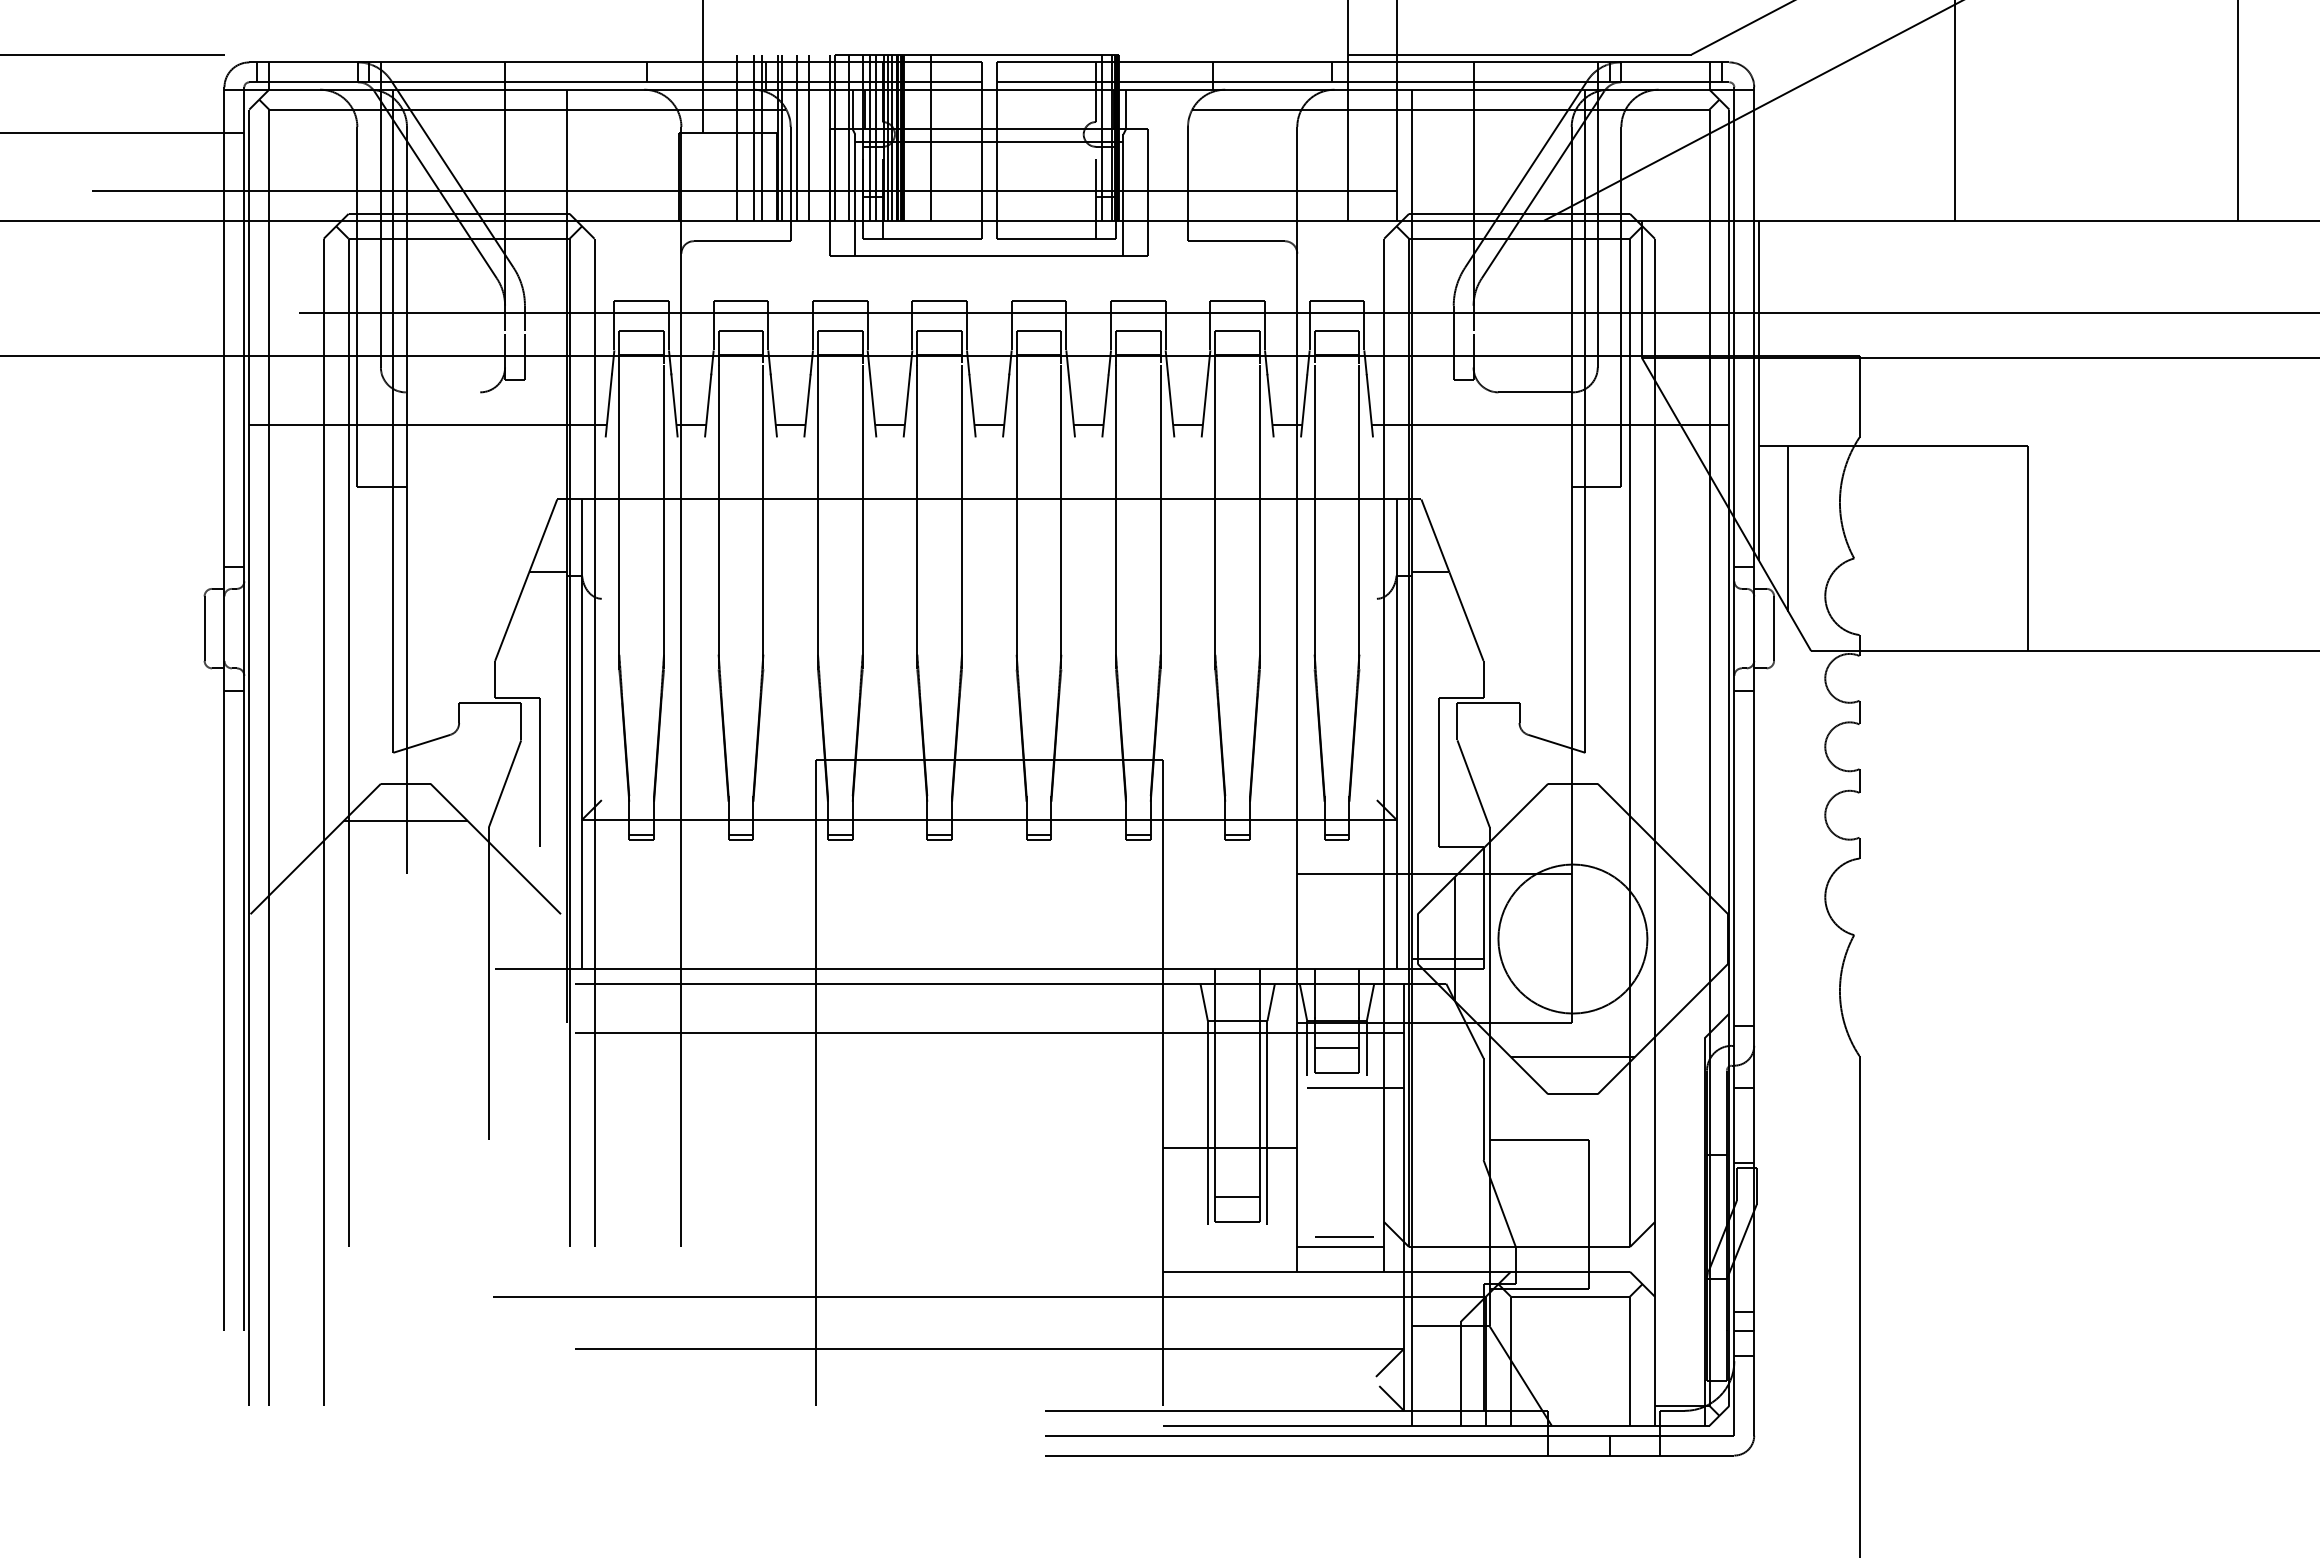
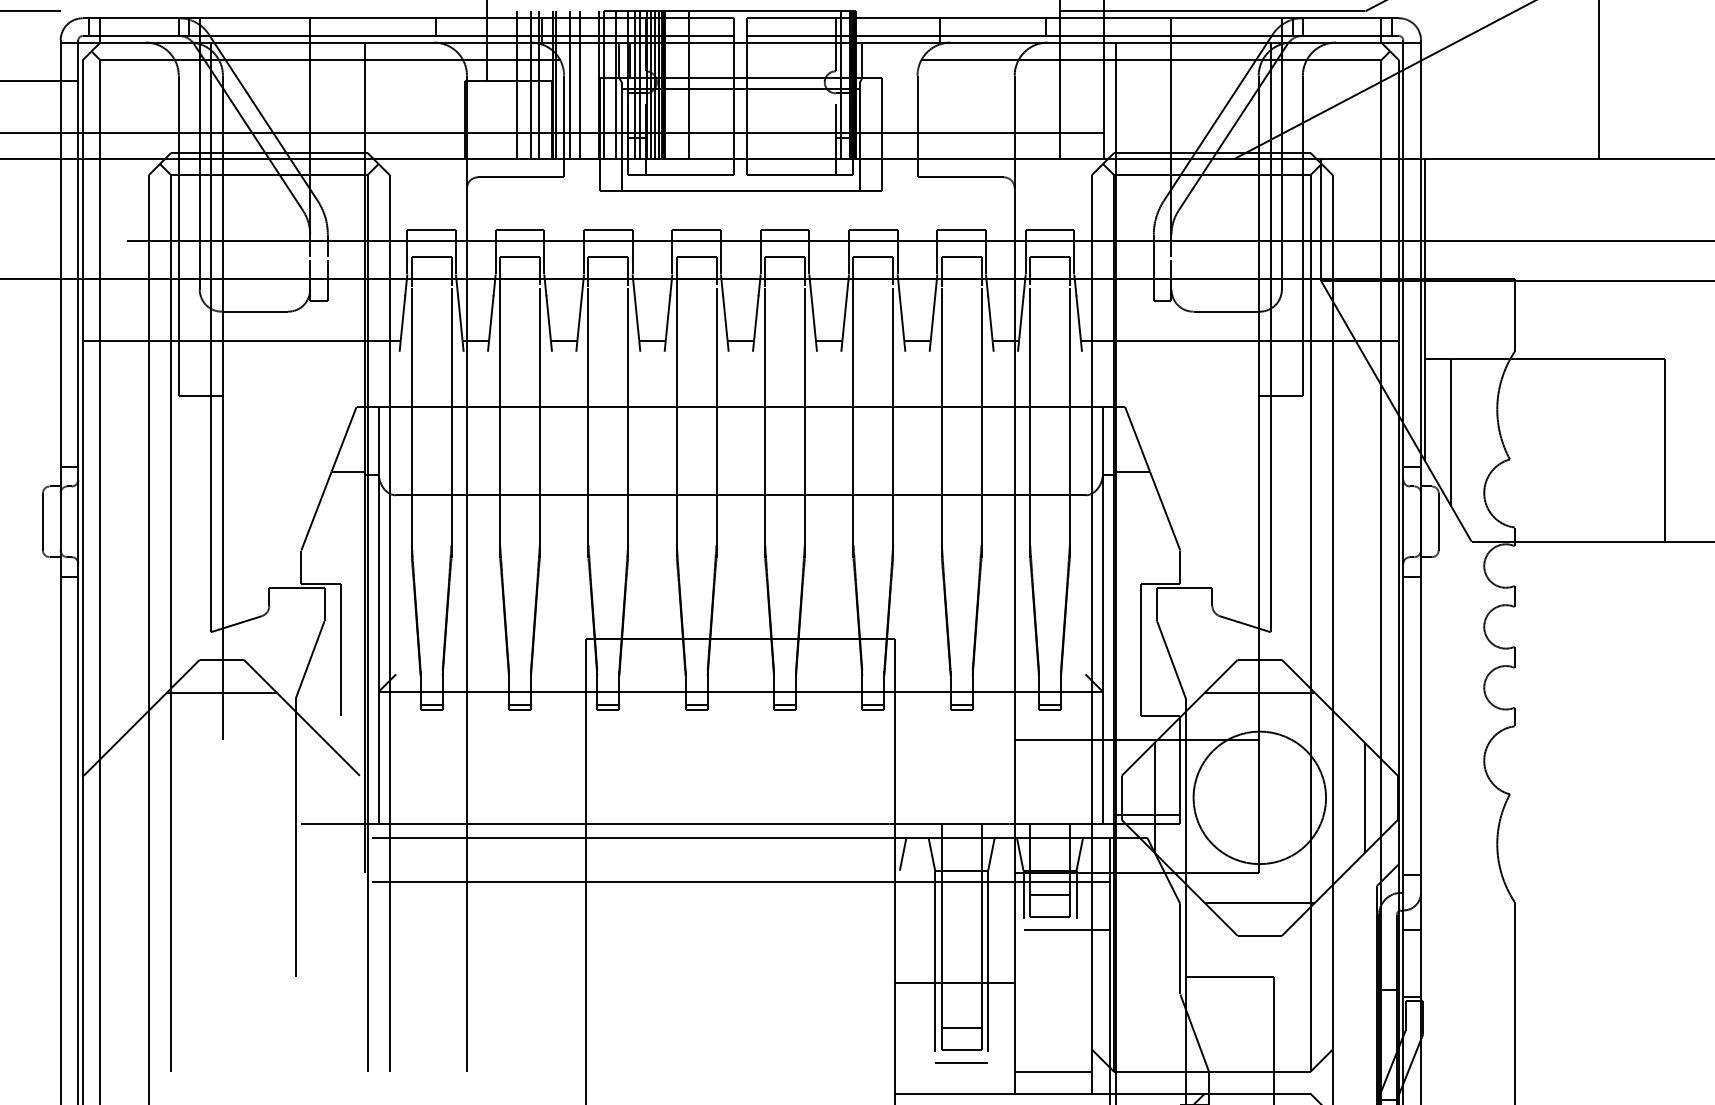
line: (442, 392) -> (254, 311), added
line: (988, 598) -> (740, 495), added
line: (1572, 821) -> (1259, 693), added
line: (1690, 938) -> (1364, 797), added
line: (1171, 1002) -> (902, 854), added
line: (1344, 1236) -> (961, 1062), moved

